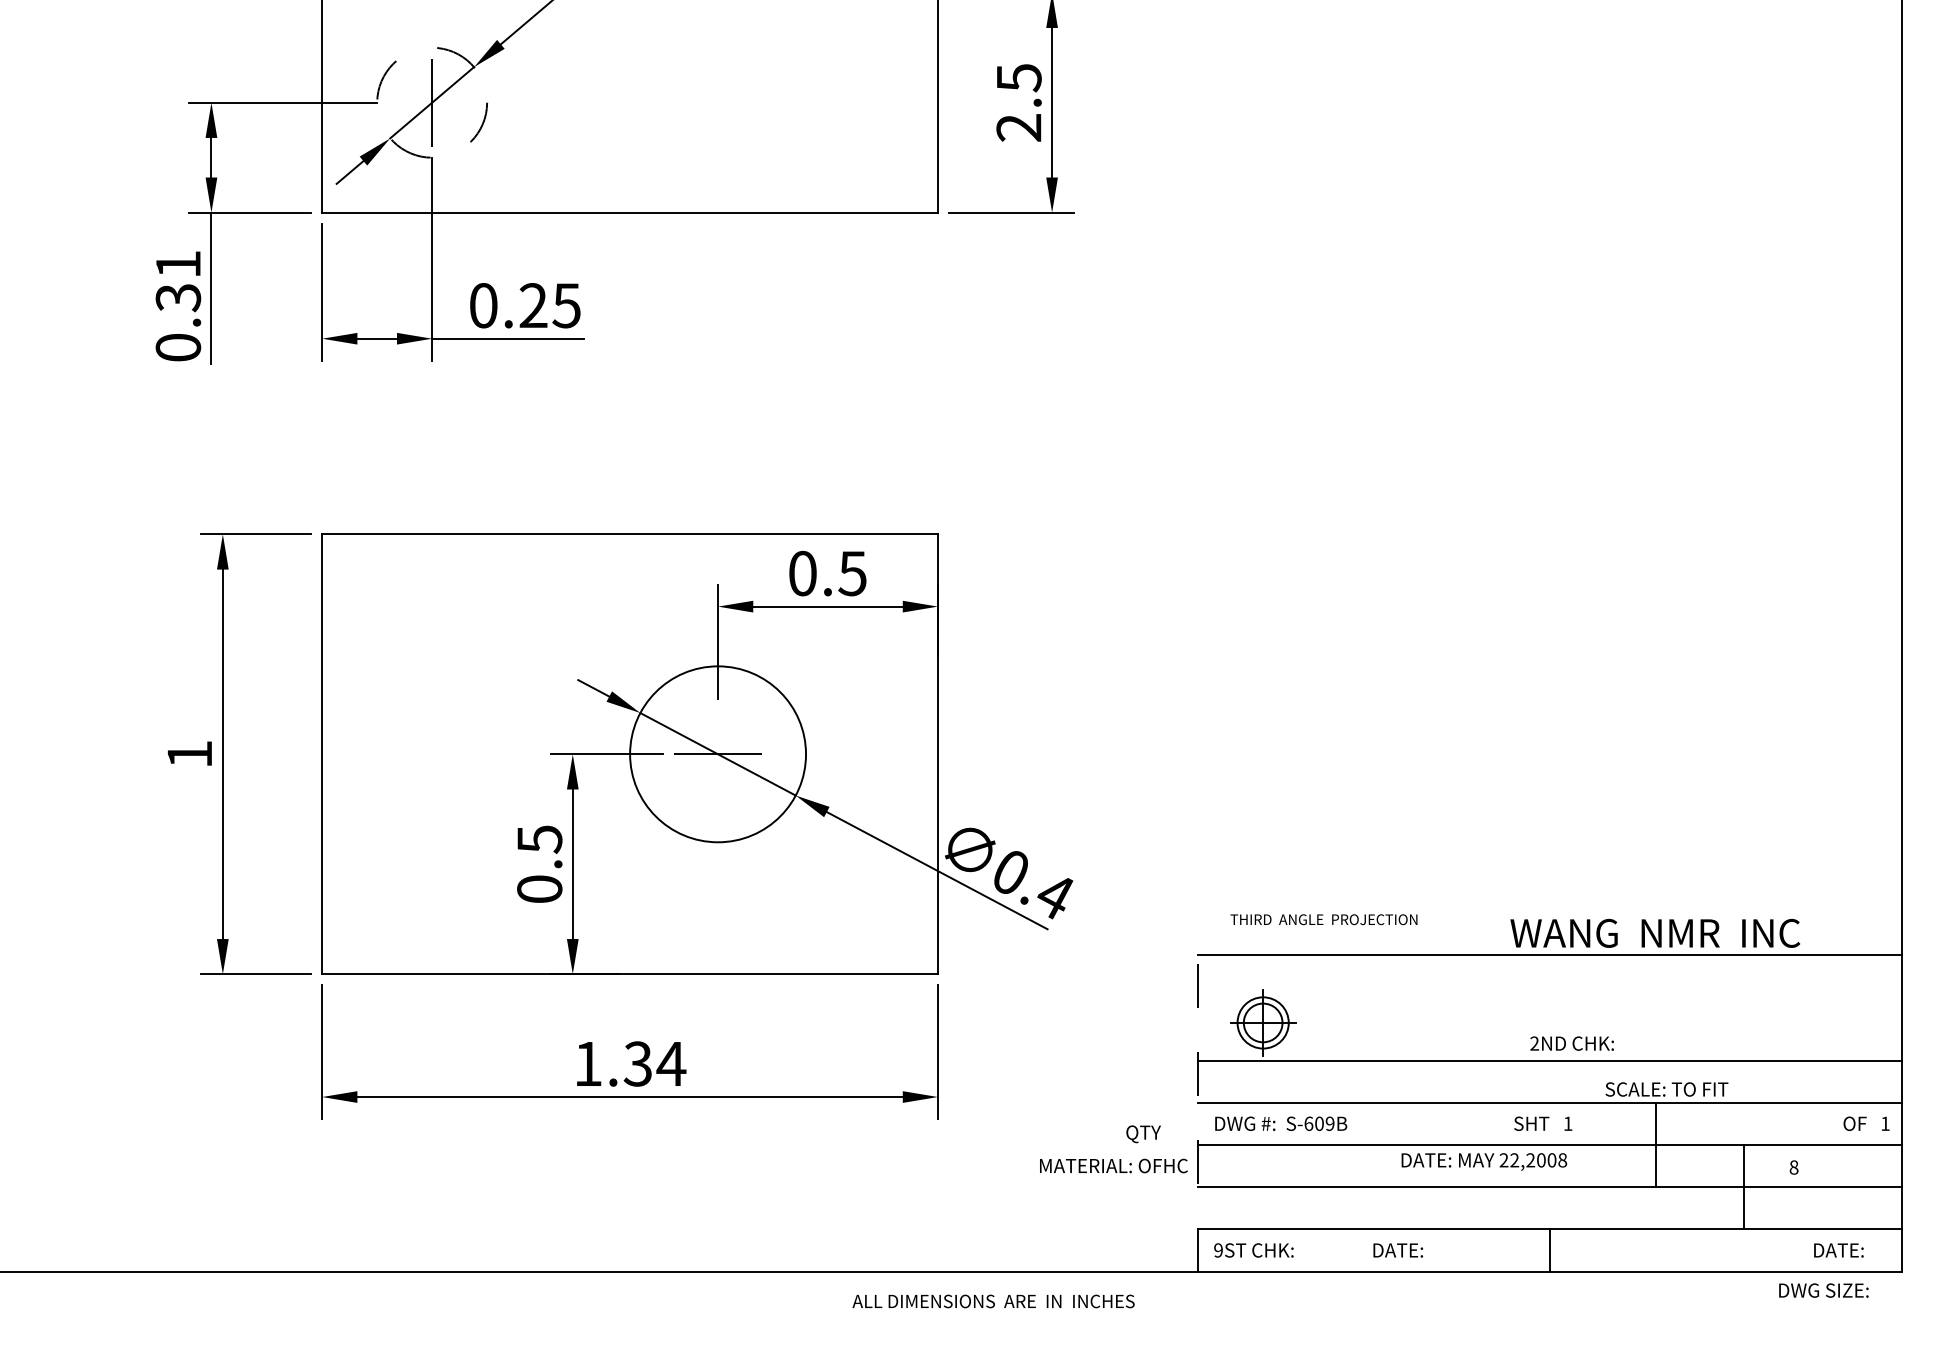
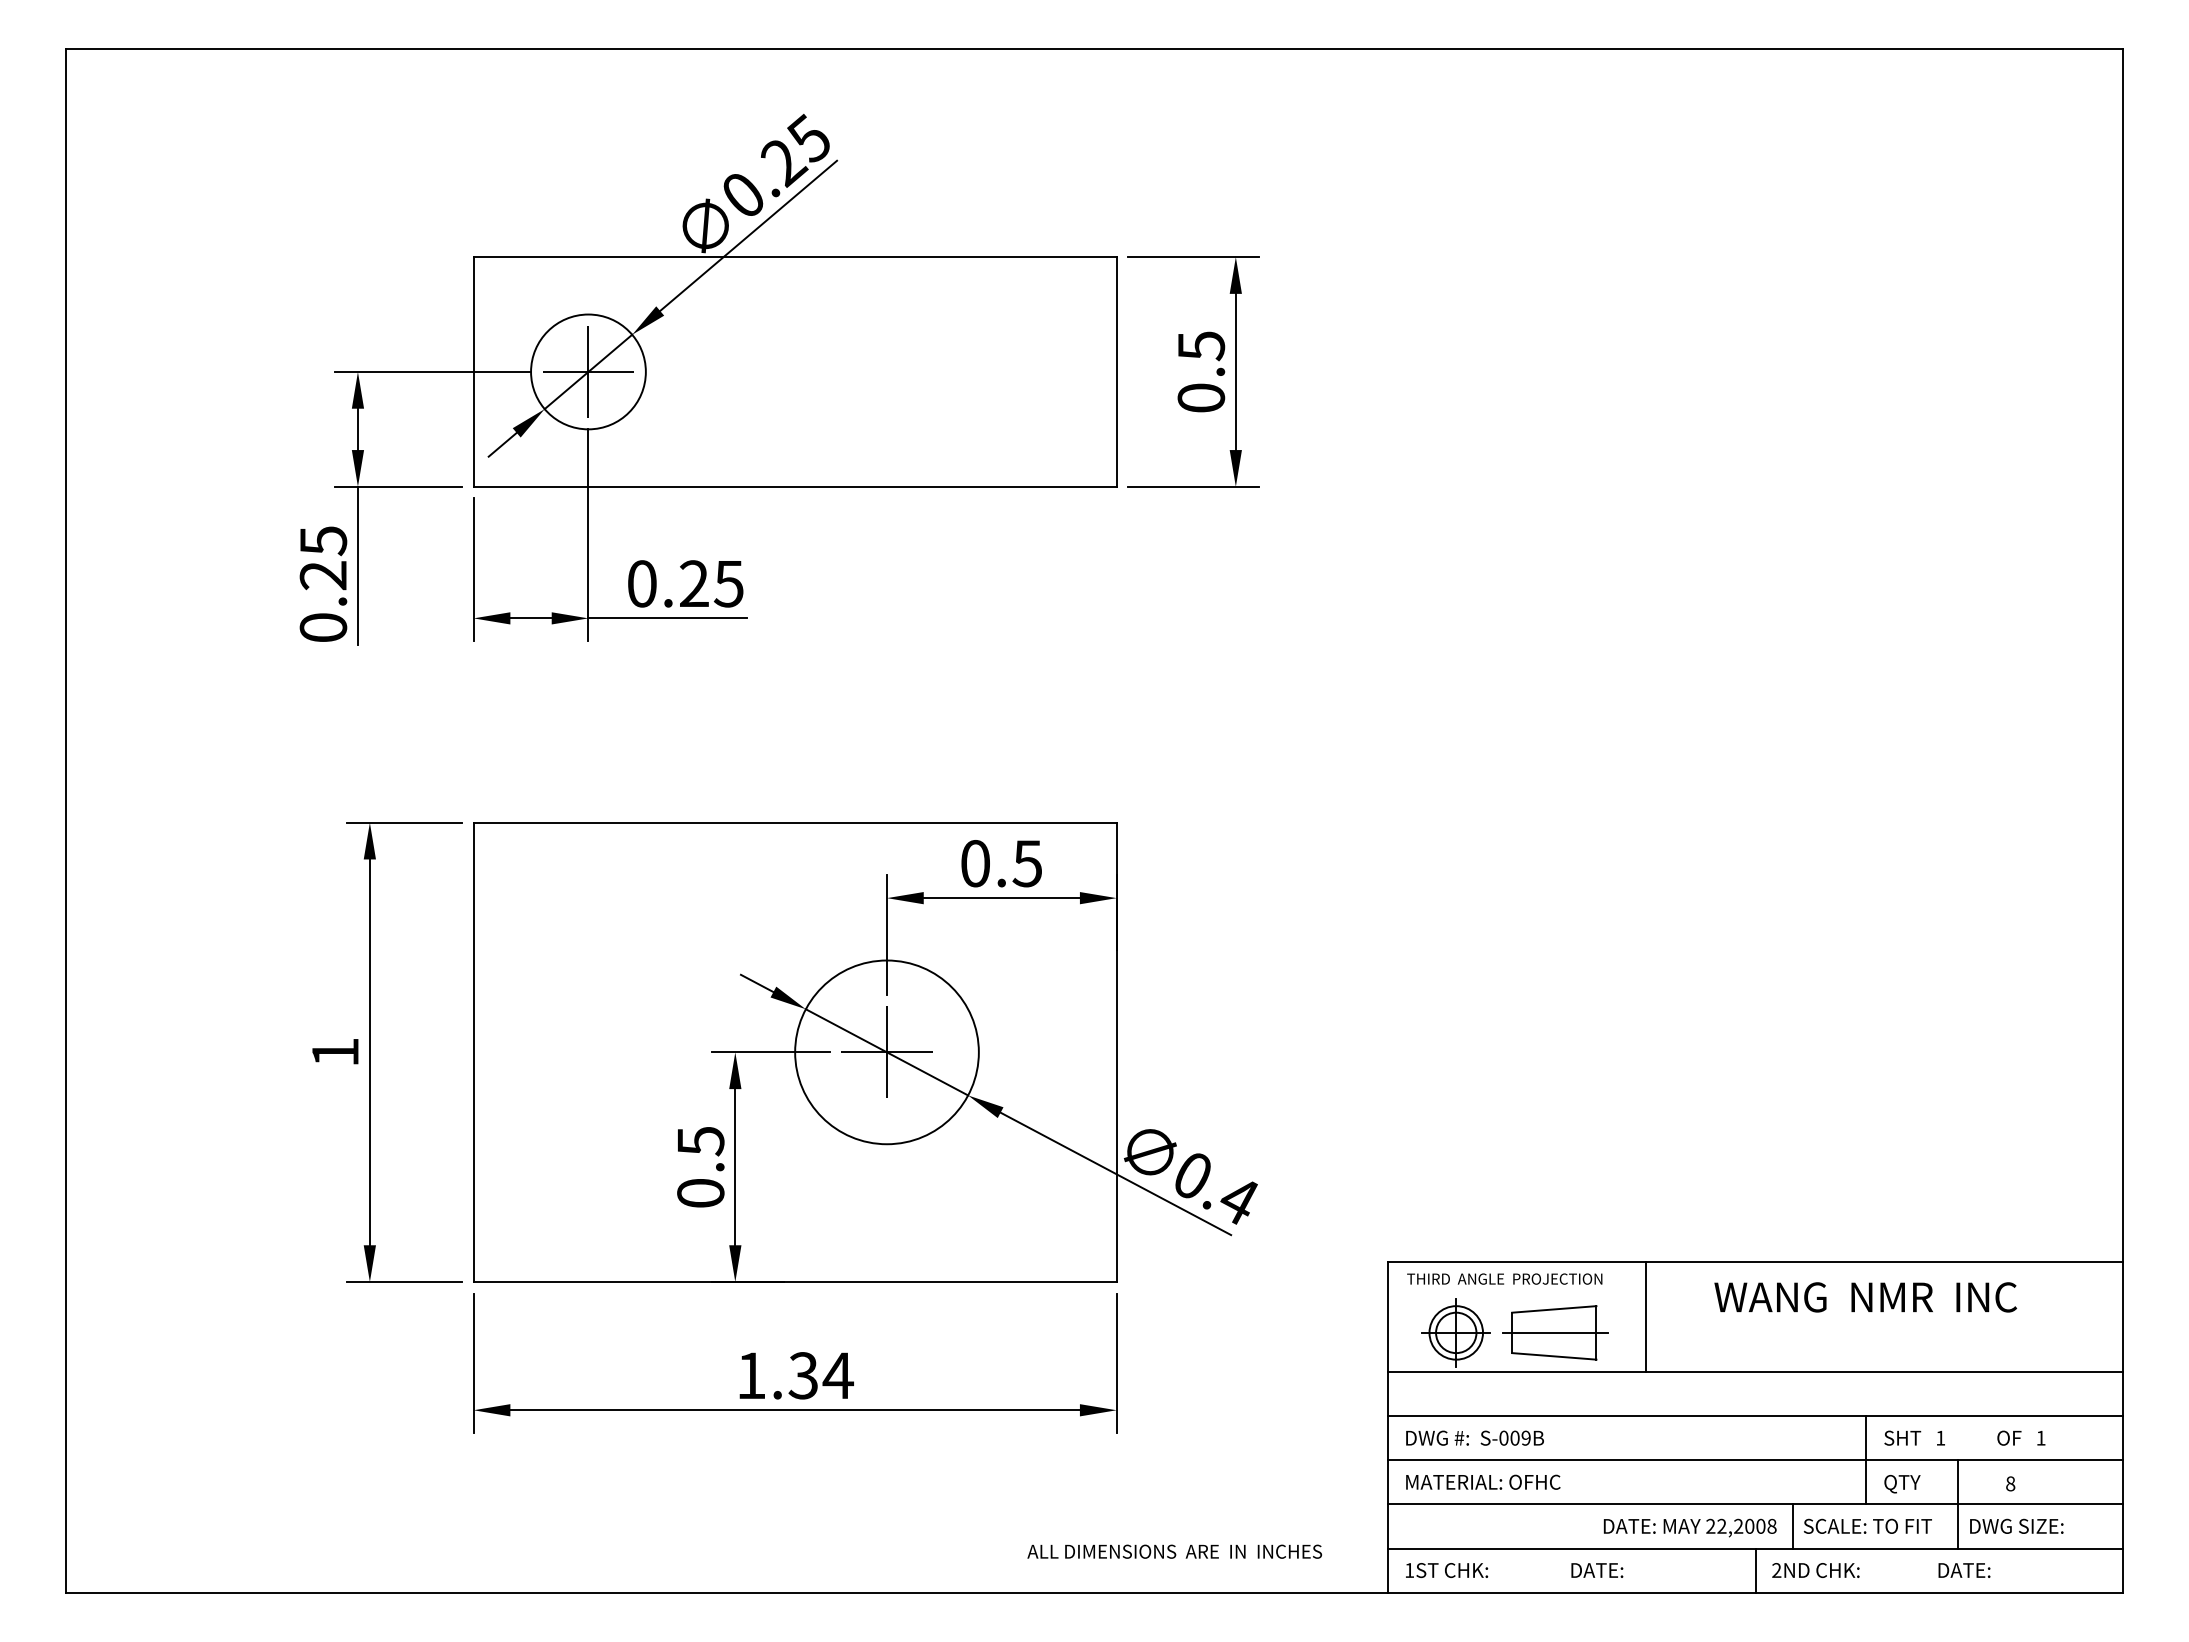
circle: (432, 102) -> (588, 371), dashed -> solid
line: (432, 102) -> (588, 371), added
text: (1019, 127) -> (1201, 397), 2.5 -> 0.5
text: (178, 281) -> (323, 558), 0.31 -> 0.25
line: (718, 754) -> (887, 1052), added
text: (1323, 919) -> (1504, 1278), moved
text: (1655, 933) -> (1865, 1297), moved
line: (1444, 1007) -> (1645, 1316), added
part: (1358, 1022) -> (1555, 1332), added
text: (1571, 1043) -> (1815, 1570), moved
text: (1666, 1088) -> (1867, 1525), moved
line: (1198, 1112) -> (1388, 1426), dashed -> solid
text: (1308, 1123) -> (1503, 1437), S-609B -> S-009B
text: (1543, 1123) -> (1914, 1437), moved
text: (1866, 1123) -> (2021, 1437), moved
text: (1143, 1134) -> (1902, 1484), moved
text: (1483, 1161) -> (1689, 1527), moved
text: (1114, 1165) -> (1483, 1481), moved
line: (1585, 1208) -> (1792, 1526), added
text: (1218, 1250) -> (1409, 1570), 9ST -> 1ST
text: (1838, 1250) -> (1964, 1570), moved
text: (1823, 1289) -> (2016, 1525), moved
text: (993, 1301) -> (1174, 1551), moved

